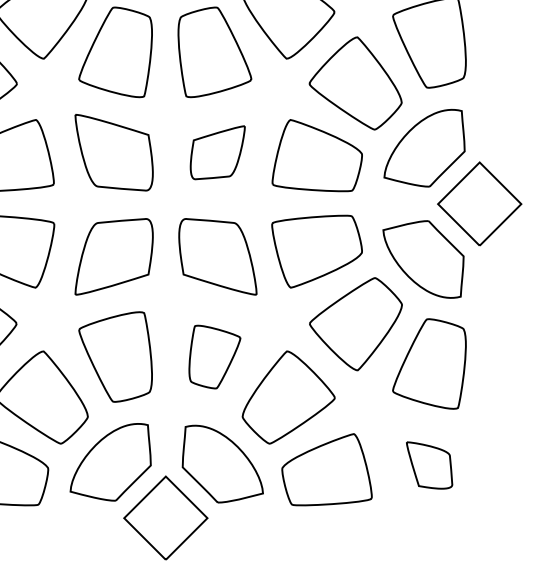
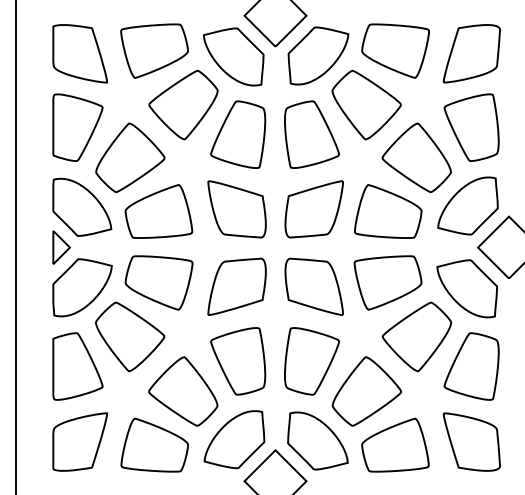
part: (216, 152) -> (313, 209), size x1.43
part: (214, 357) -> (311, 361), size x1.43
part: (429, 464) -> (471, 441), size x1.67

